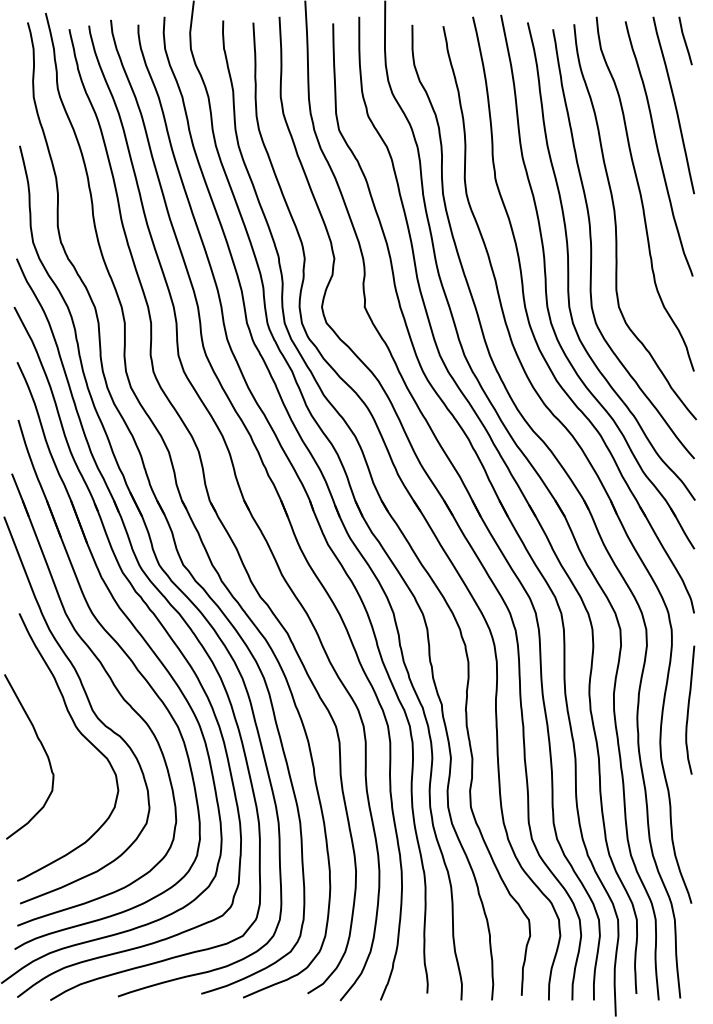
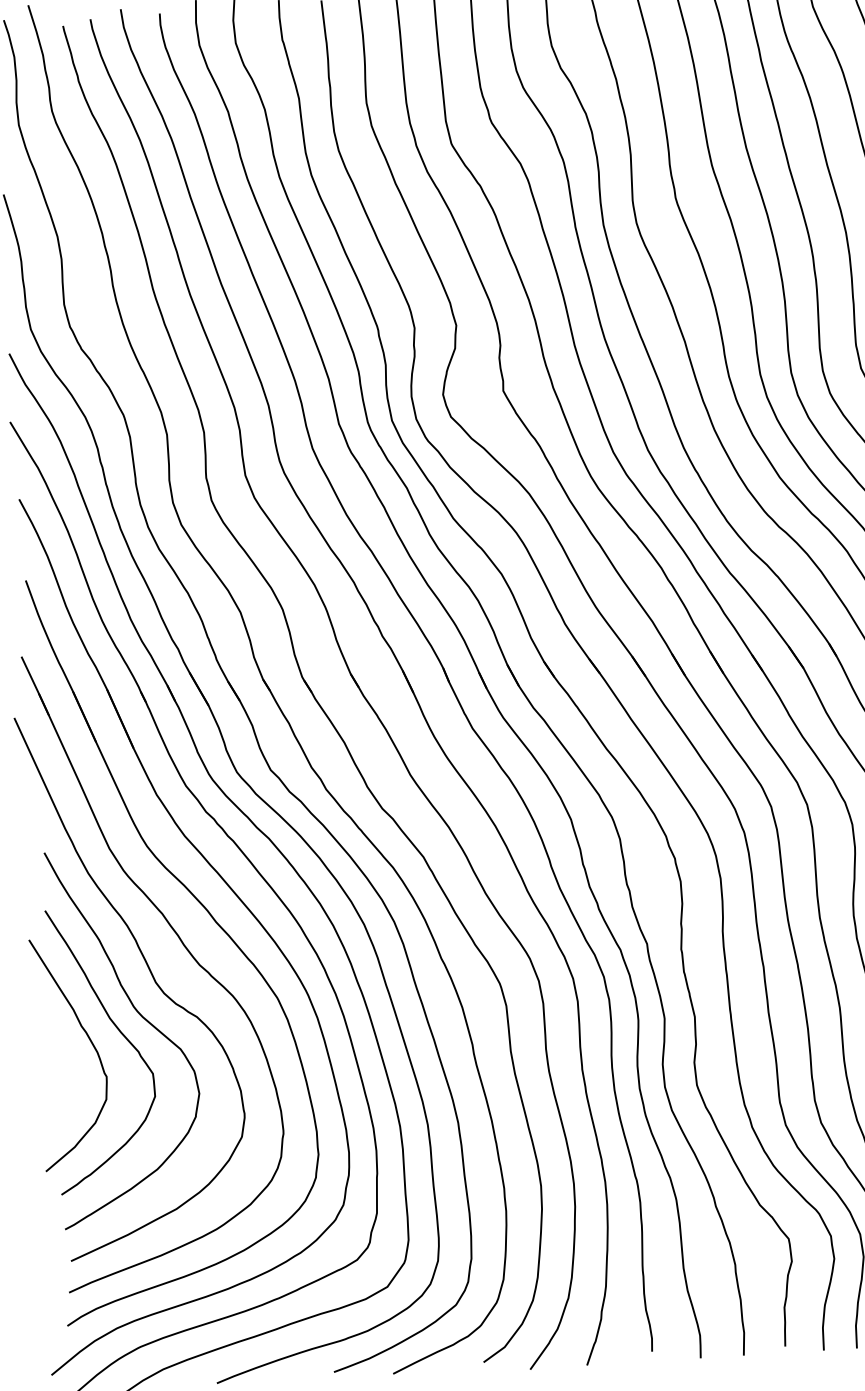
curve: (64, 744) -> (119, 1033), added

